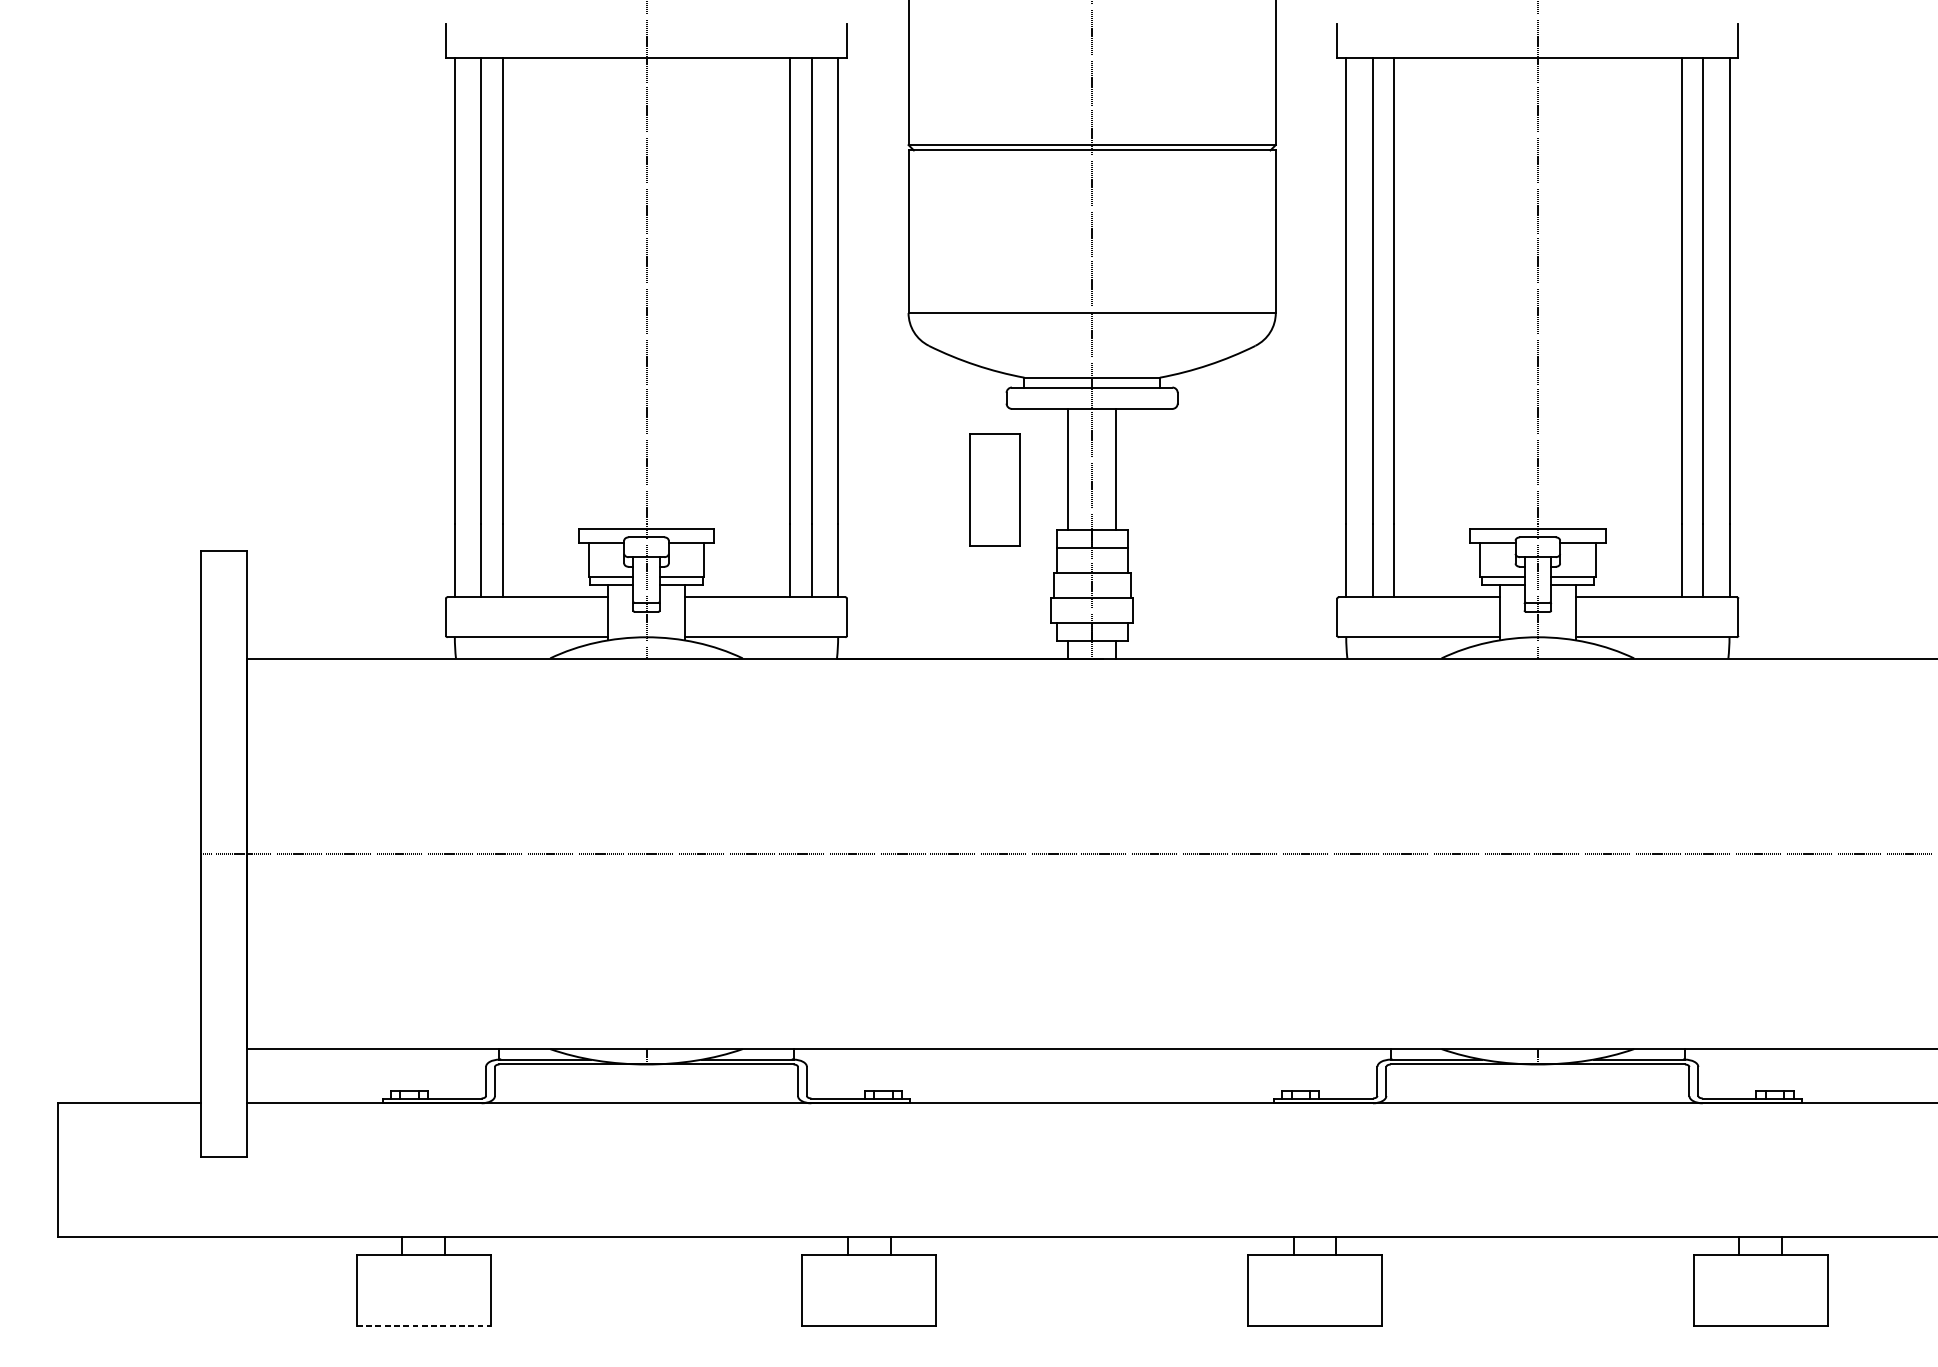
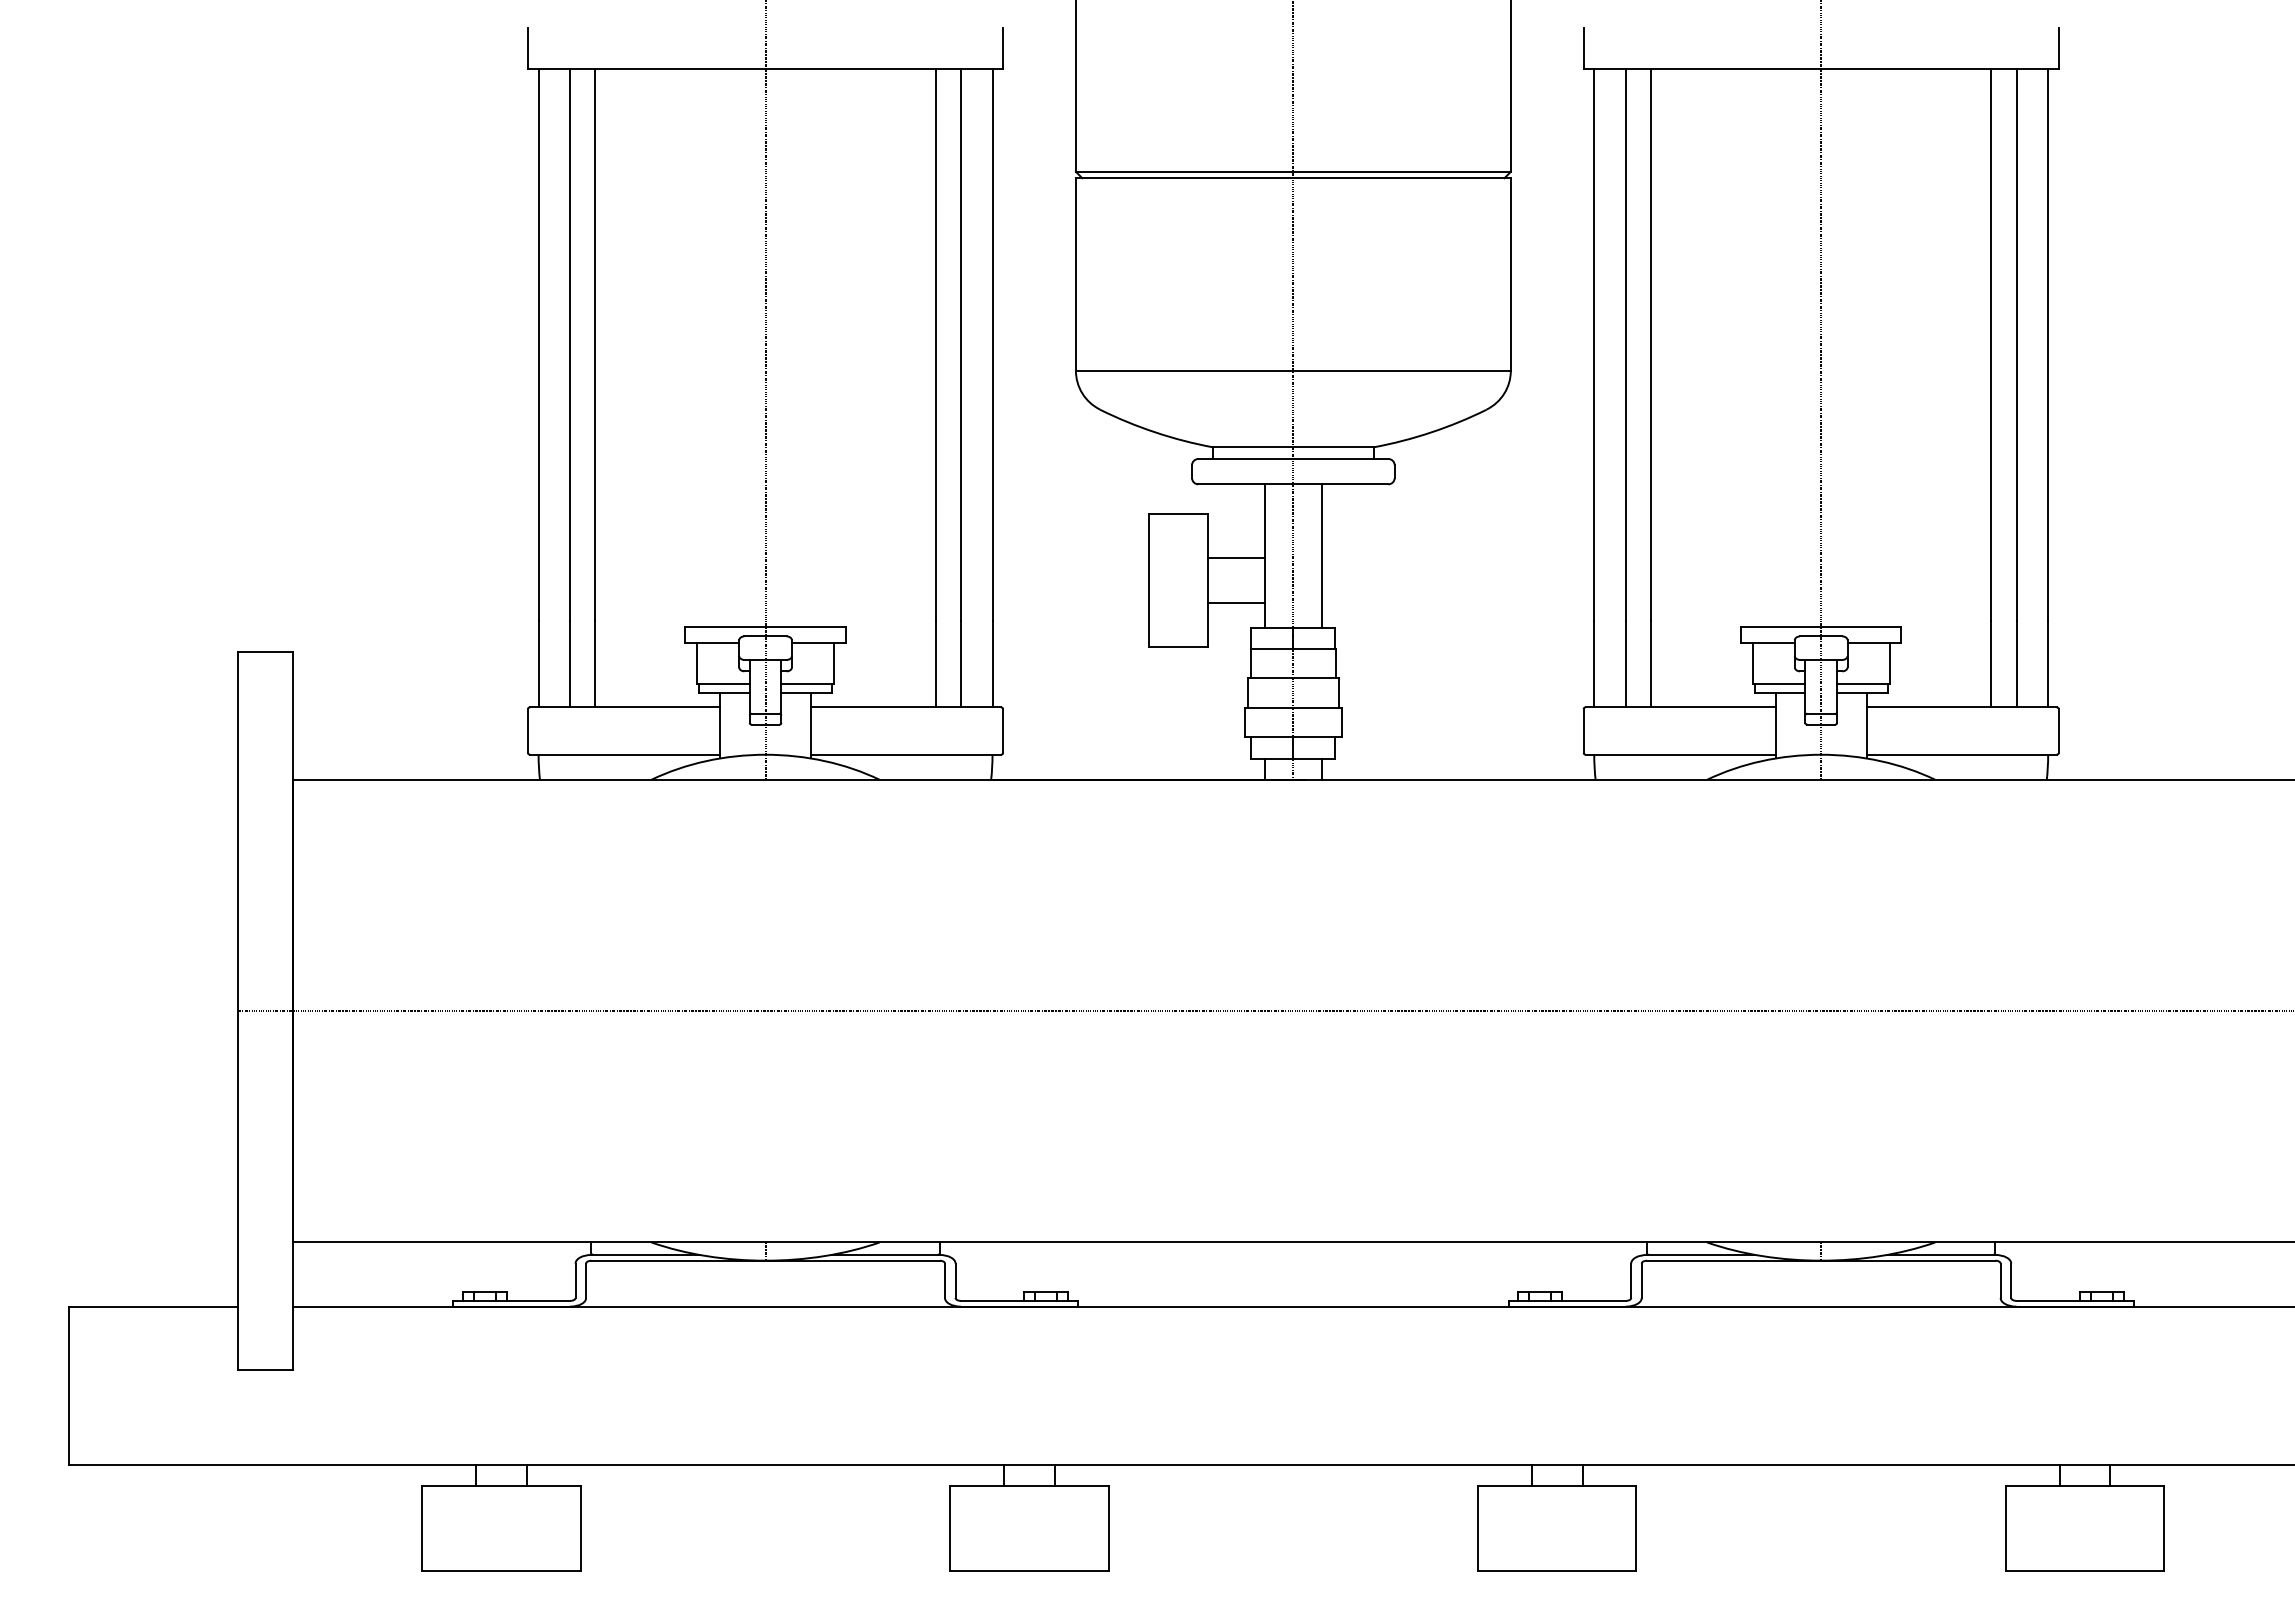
line: (1044, 470) -> (1236, 557), added
line: (1044, 508) -> (1236, 602), added
line: (424, 1326) -> (502, 1570), dashed -> solid

